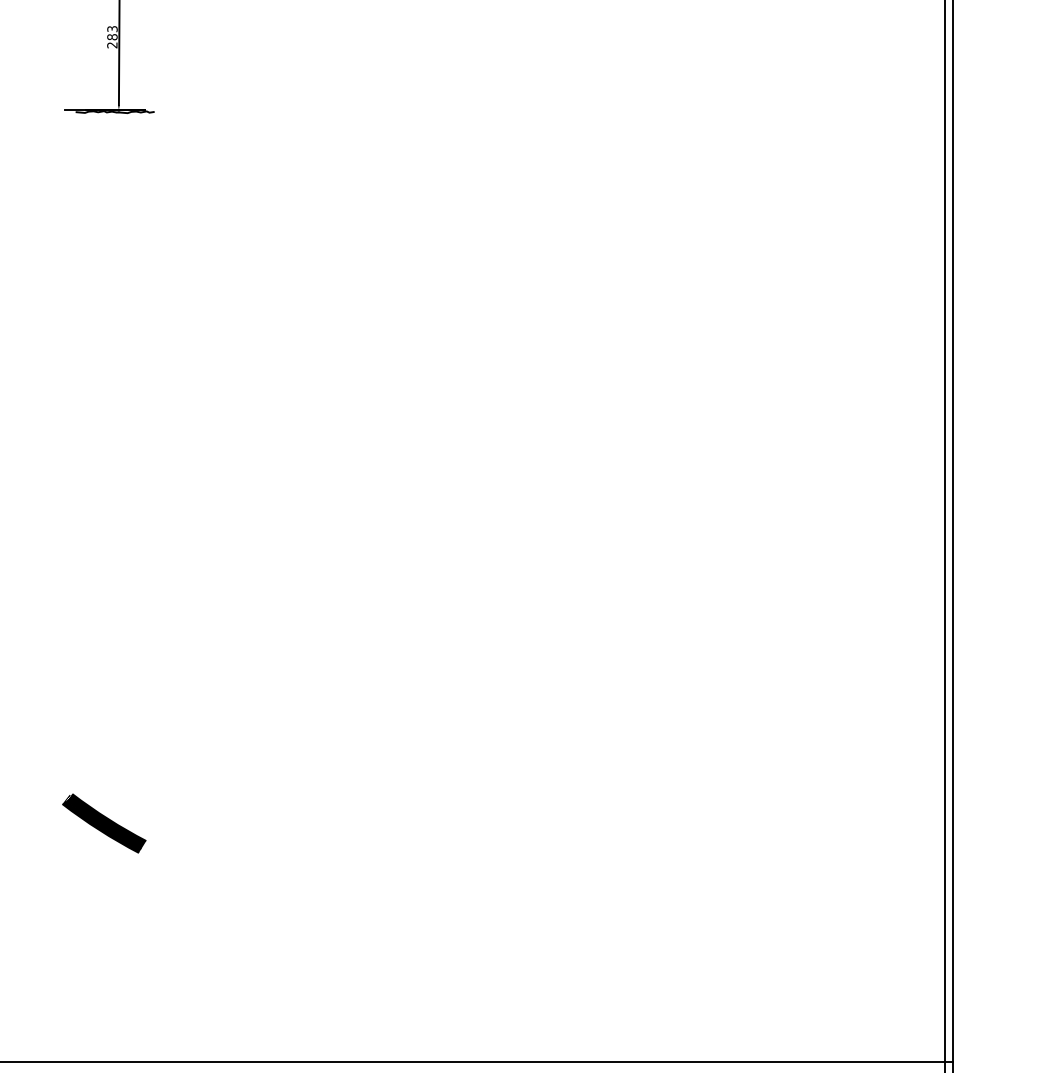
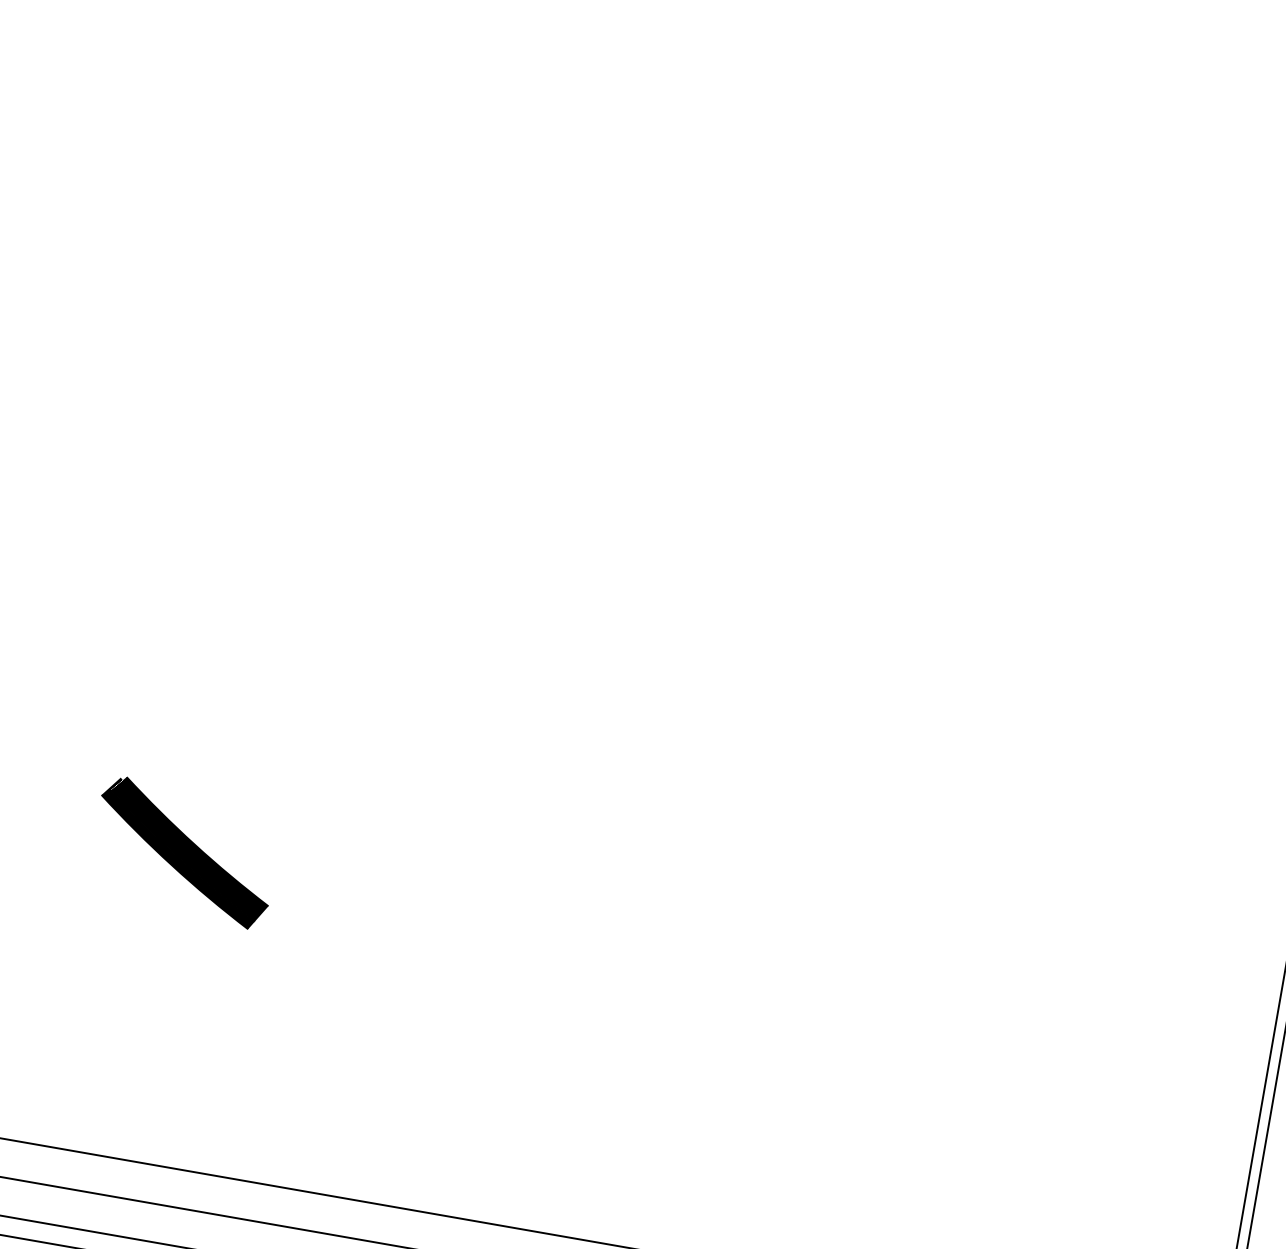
part: (104, 823) -> (184, 852), size x1.67

